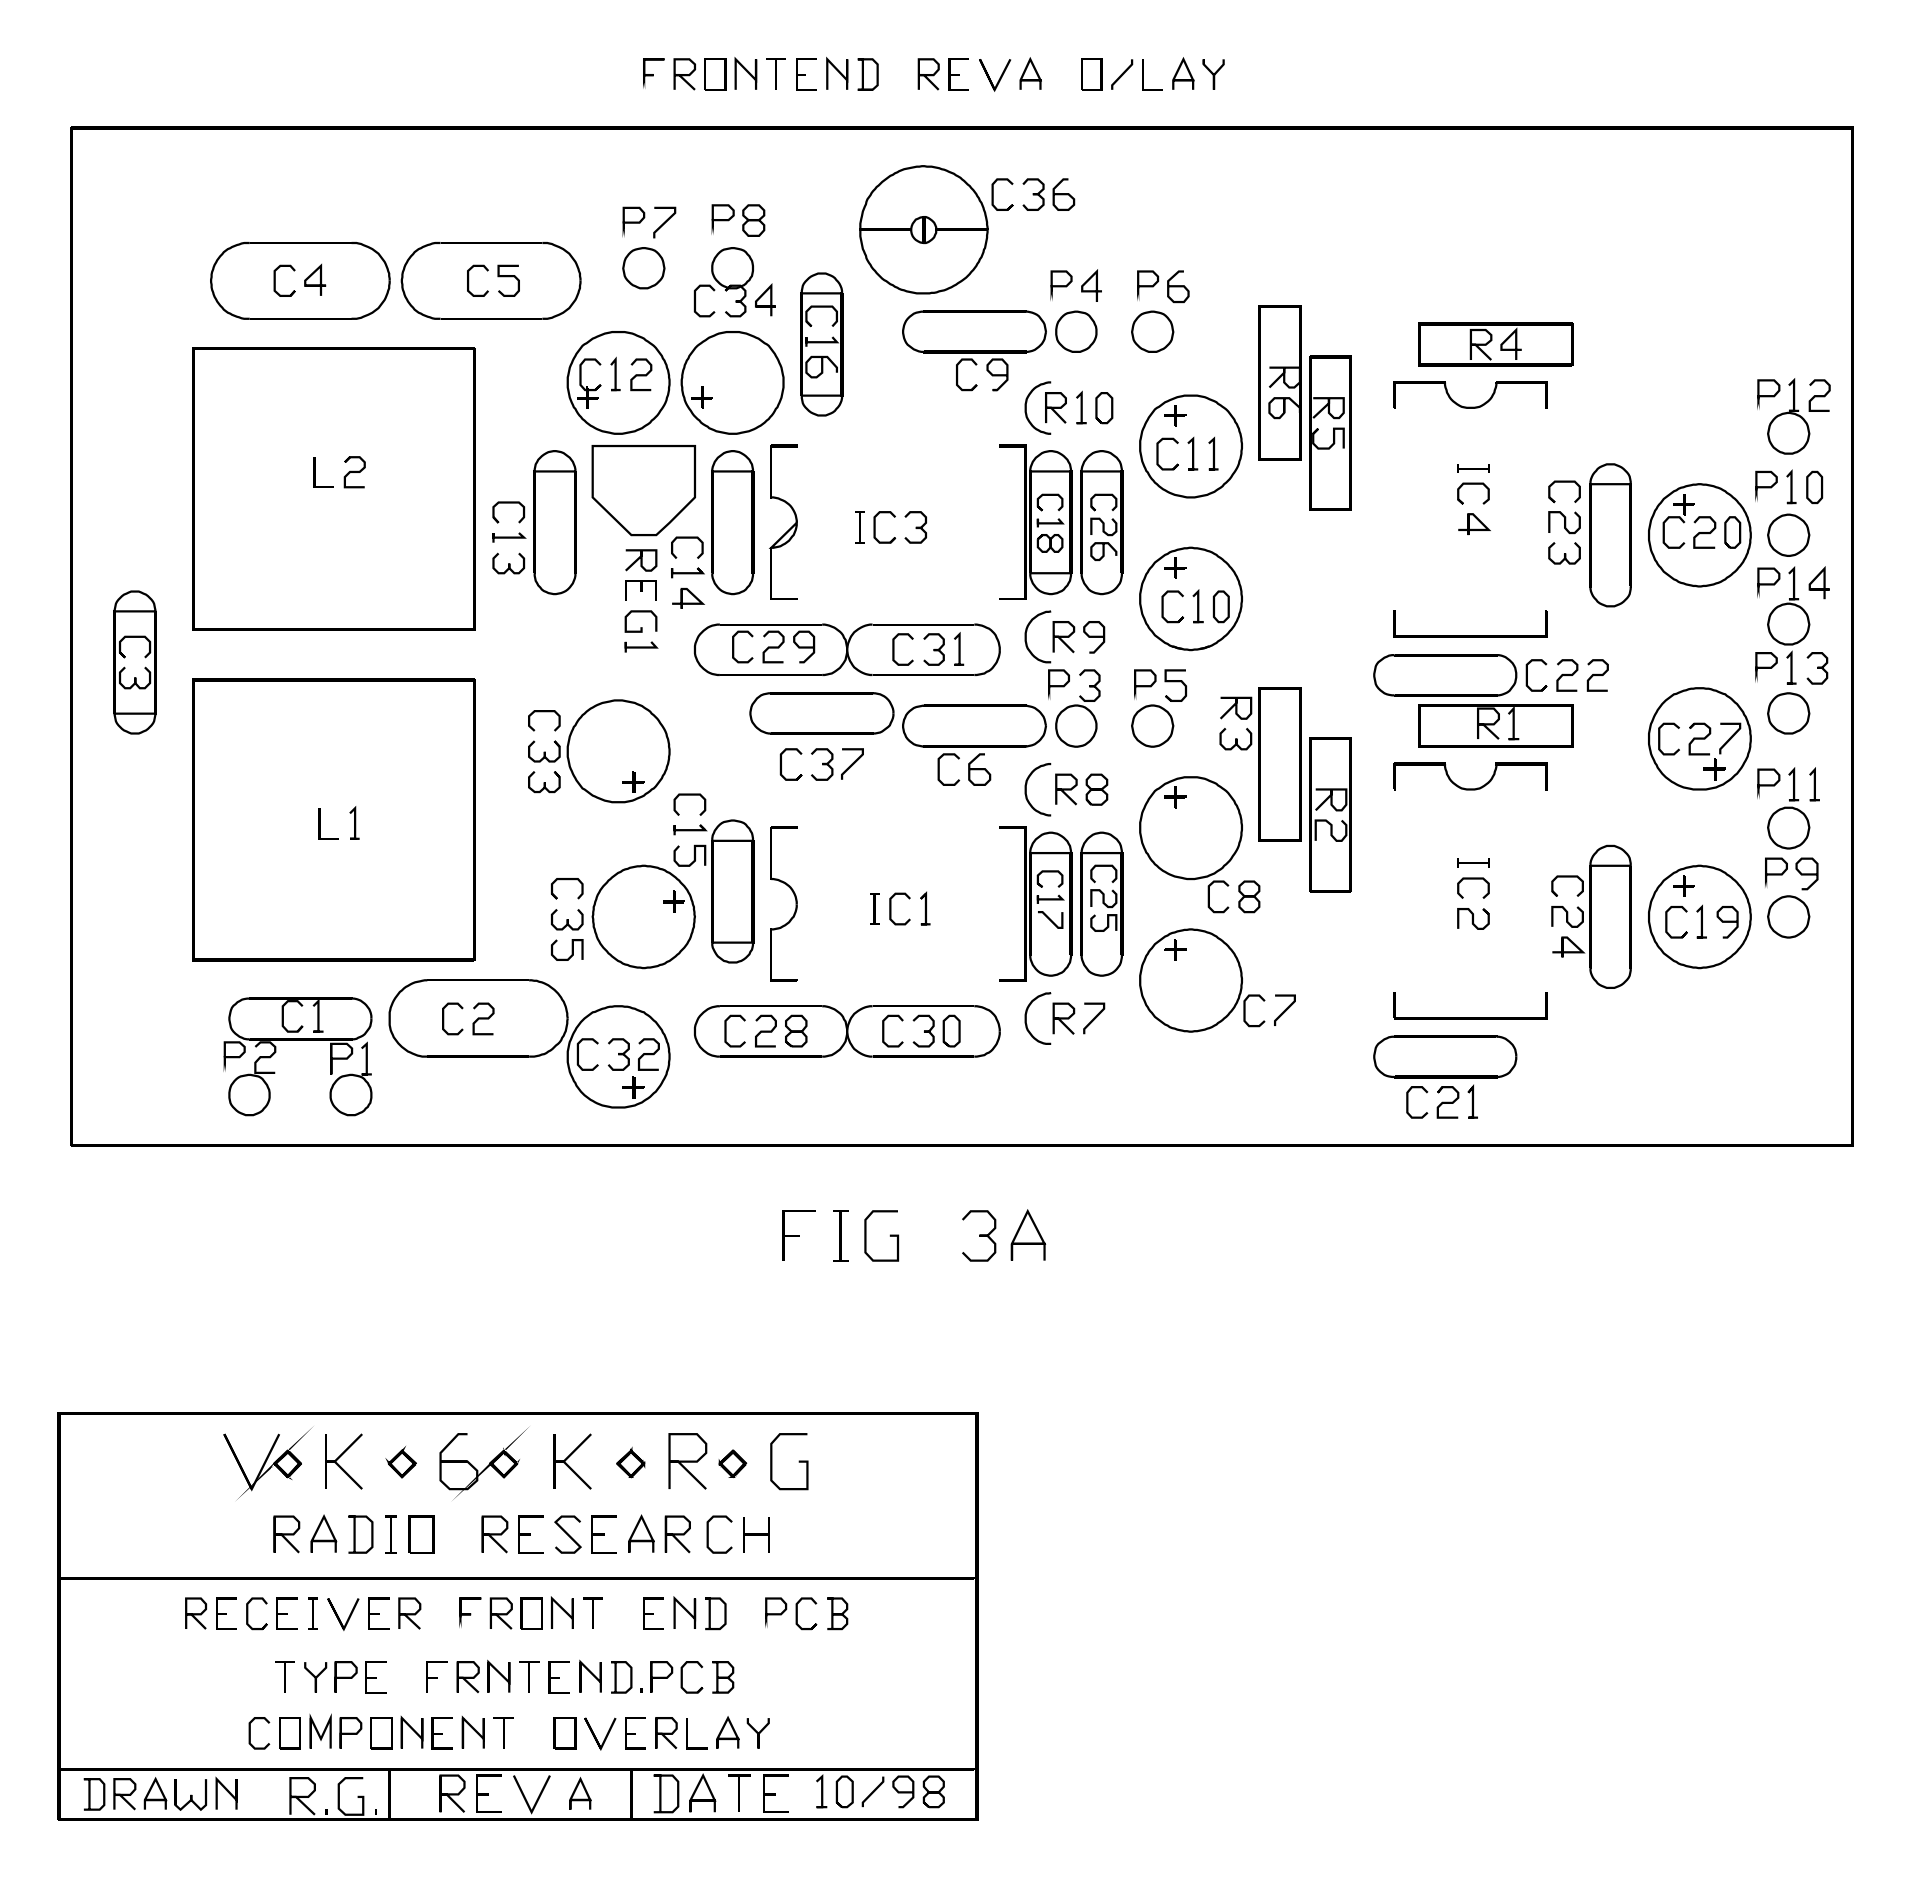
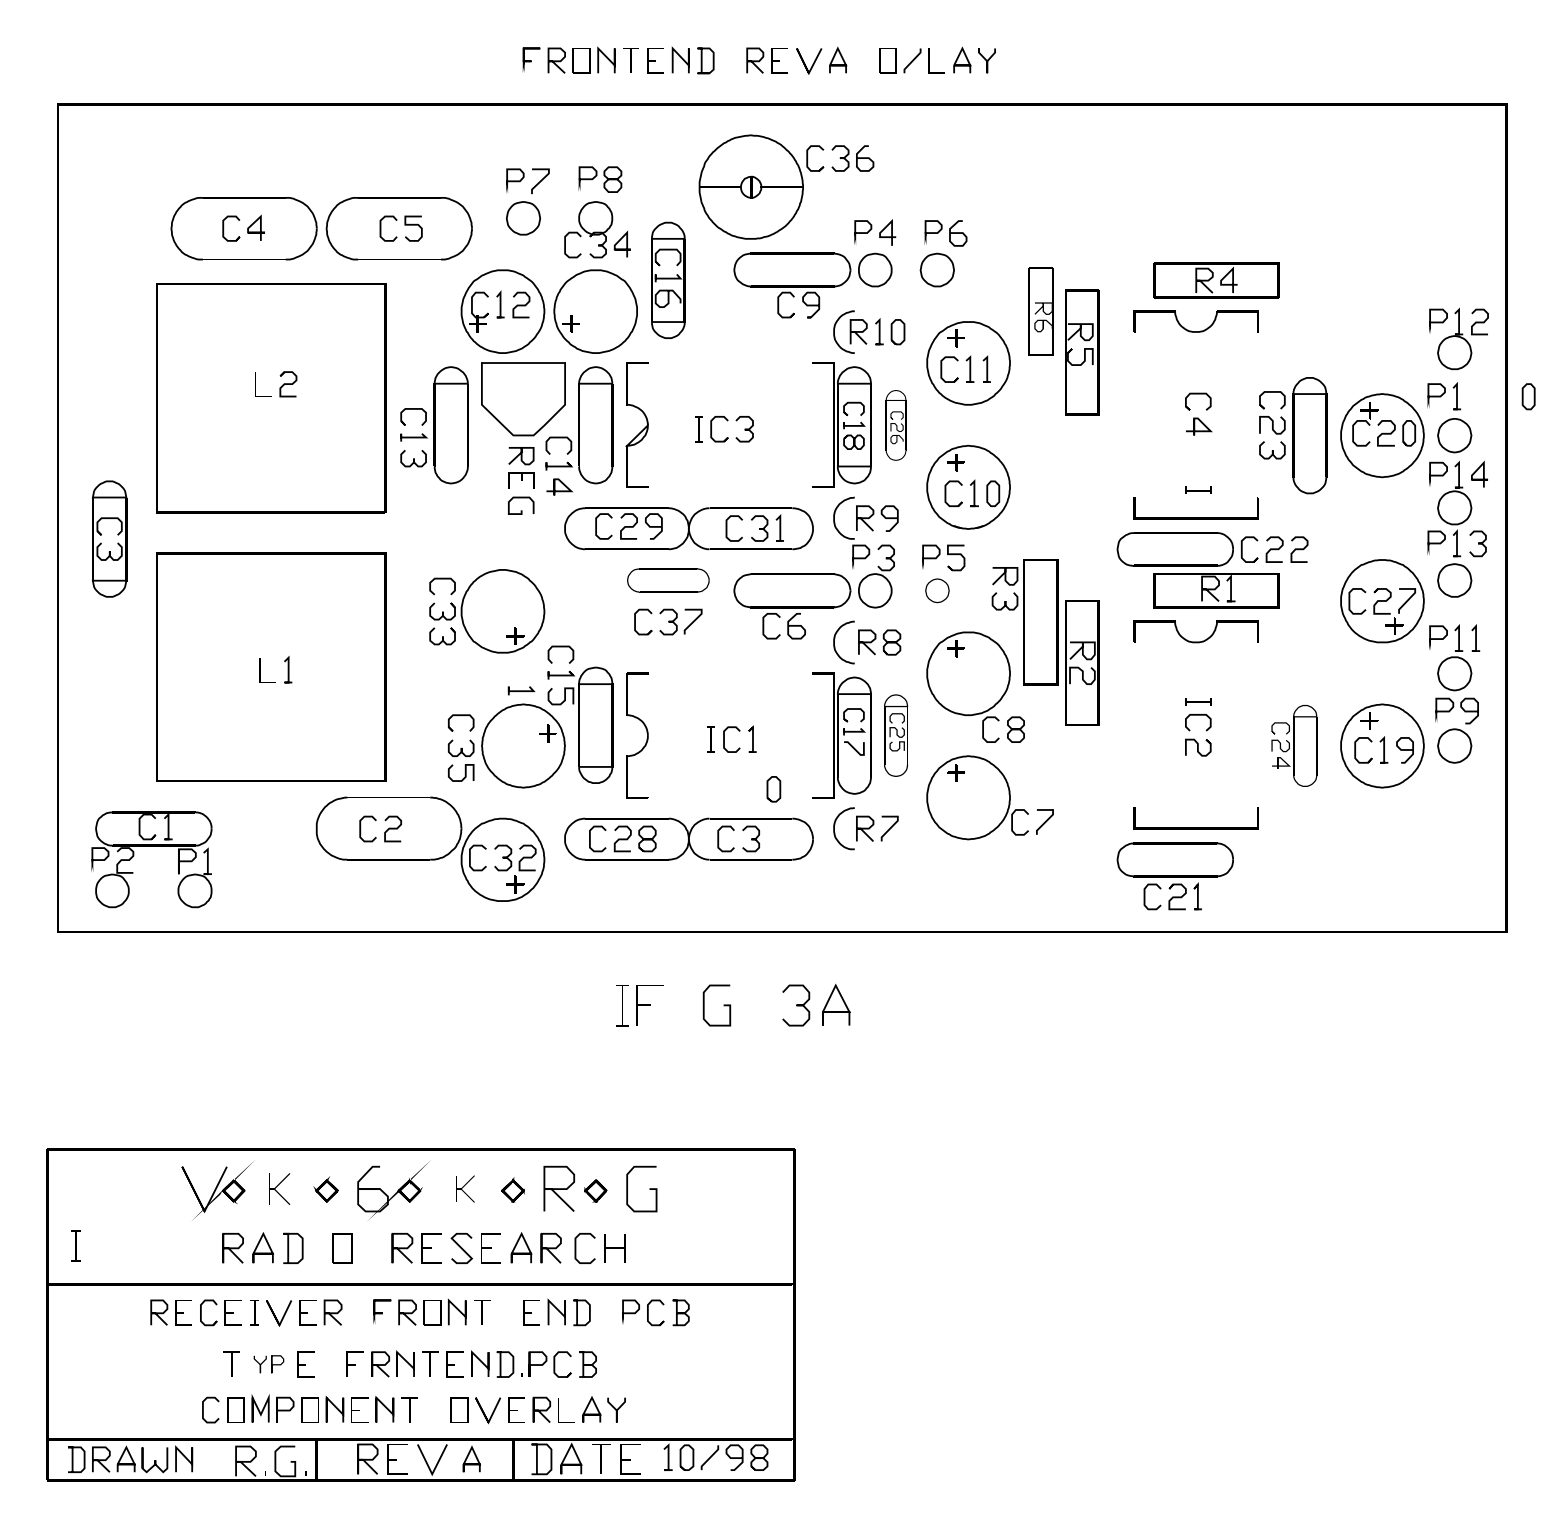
part: (1279, 382) -> (1040, 311), size x0.7
curve: (1473, 468) -> (1198, 490), moved
part: (1814, 487) -> (1528, 396), moved
part: (1101, 522) -> (895, 425), size x0.6
line: (641, 646) -> (521, 690), moved
part: (821, 713) -> (668, 580), size x0.7
part: (1152, 725) -> (937, 590), size x0.7
part: (1101, 903) -> (895, 735), size x0.7
part: (1591, 916) -> (1294, 745), size x0.7
curve: (944, 1030) -> (768, 788), moved
part: (297, 1040) -> (151, 846), moved
curve: (840, 1235) -> (622, 1005), moved
part: (343, 1461) -> (279, 1189), size x0.7
part: (572, 1461) -> (465, 1189), size x0.6
curve: (390, 1534) -> (75, 1245), moved
part: (330, 1676) -> (268, 1363), size x0.7

